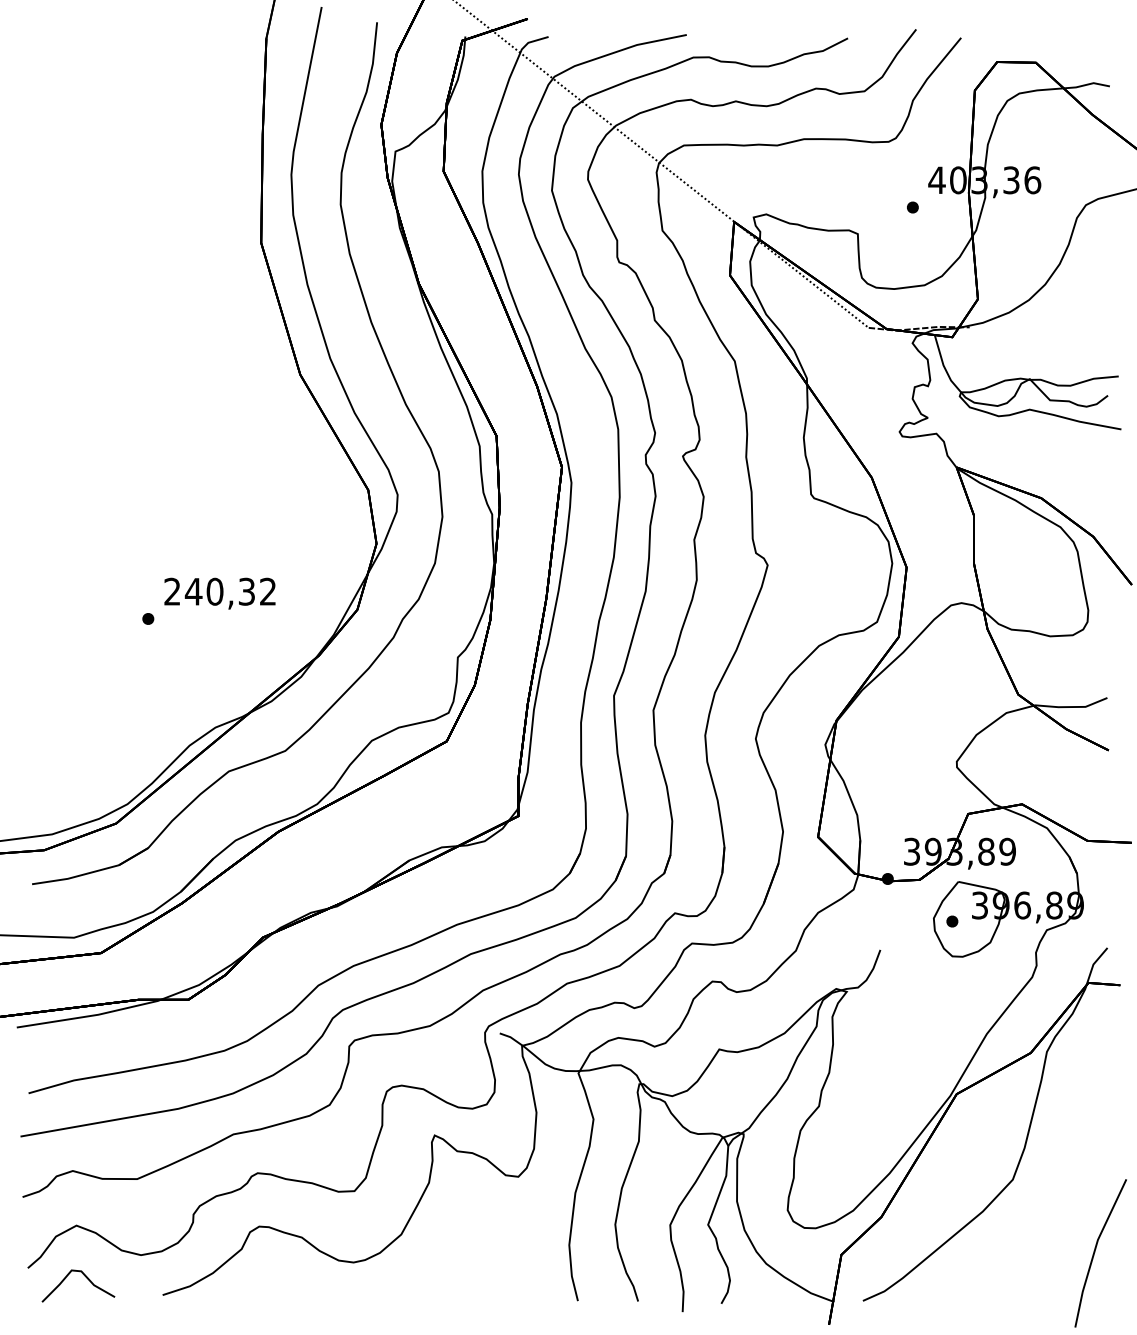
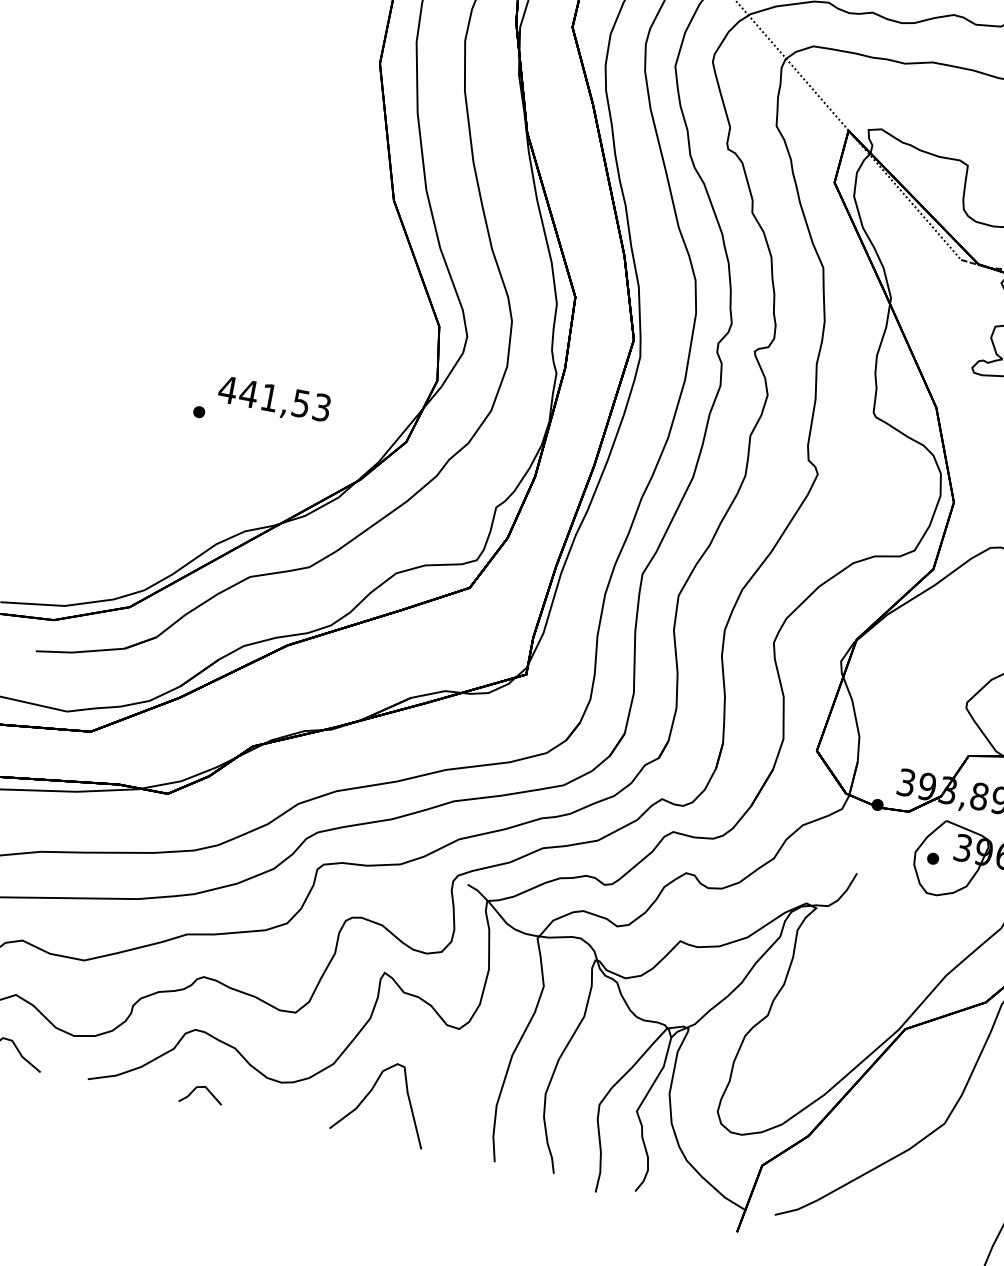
text: (219, 591) -> (274, 398), 240,32 -> 441,53
curve: (443, 1255) -> (371, 1092), added
line: (277, 1282) -> (202, 1088), added

